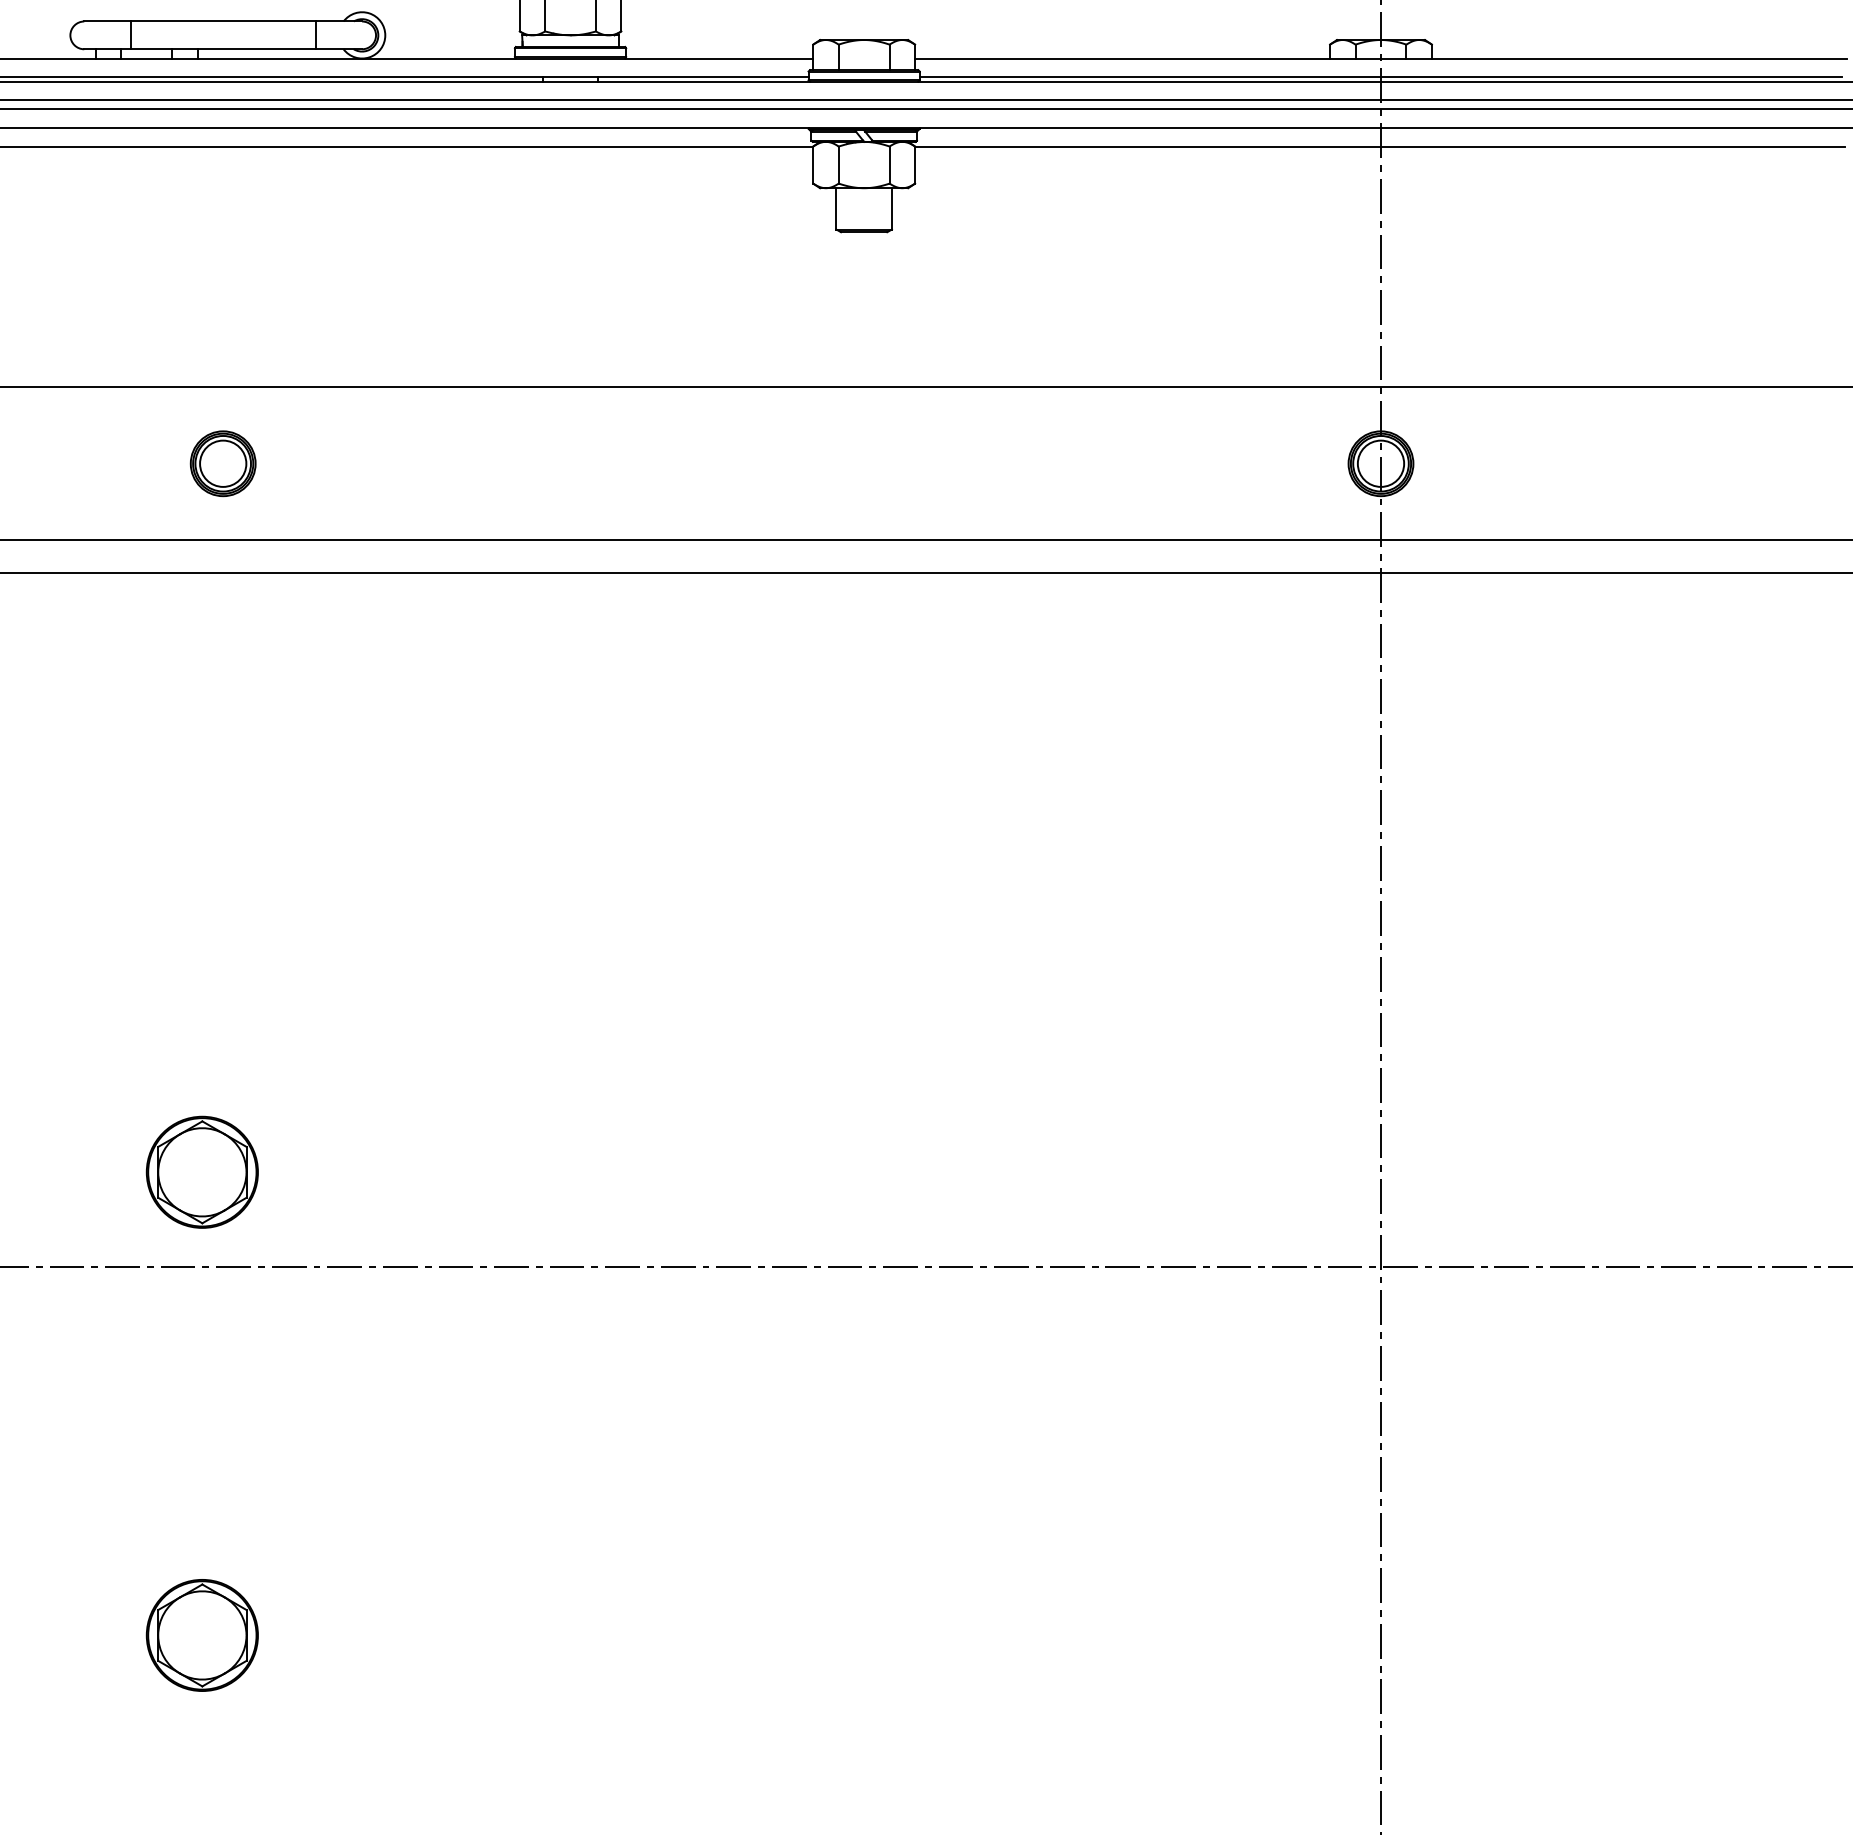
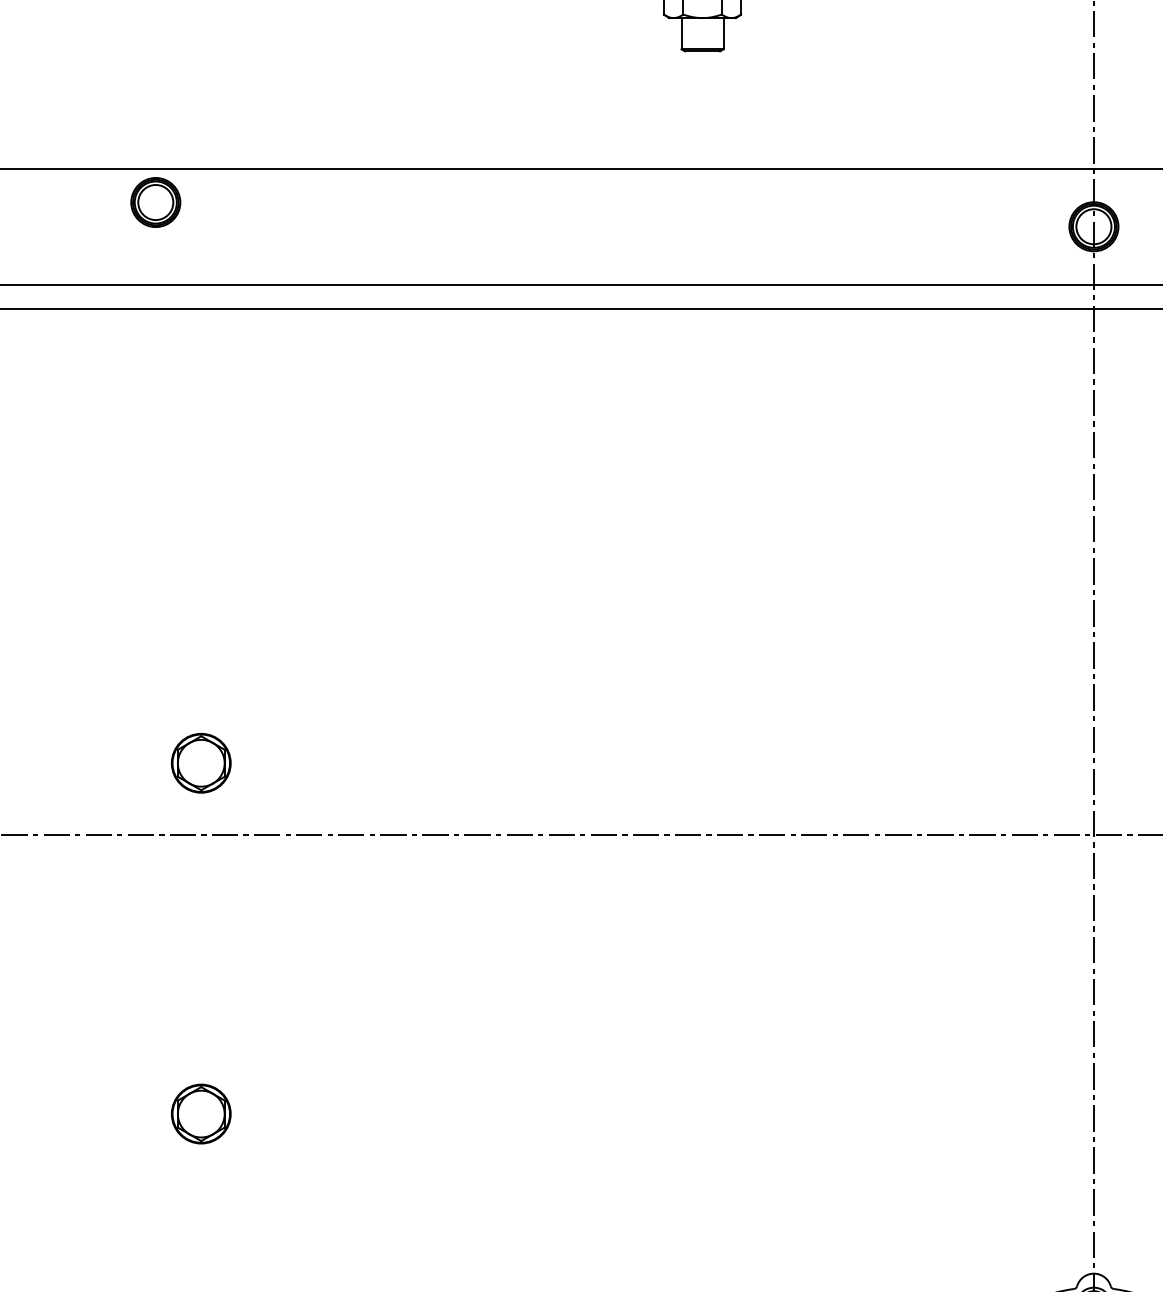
part: (222, 463) -> (155, 202), moved
part: (201, 1171) -> (200, 762), size x0.7
part: (201, 1635) -> (200, 1114), size x0.7

